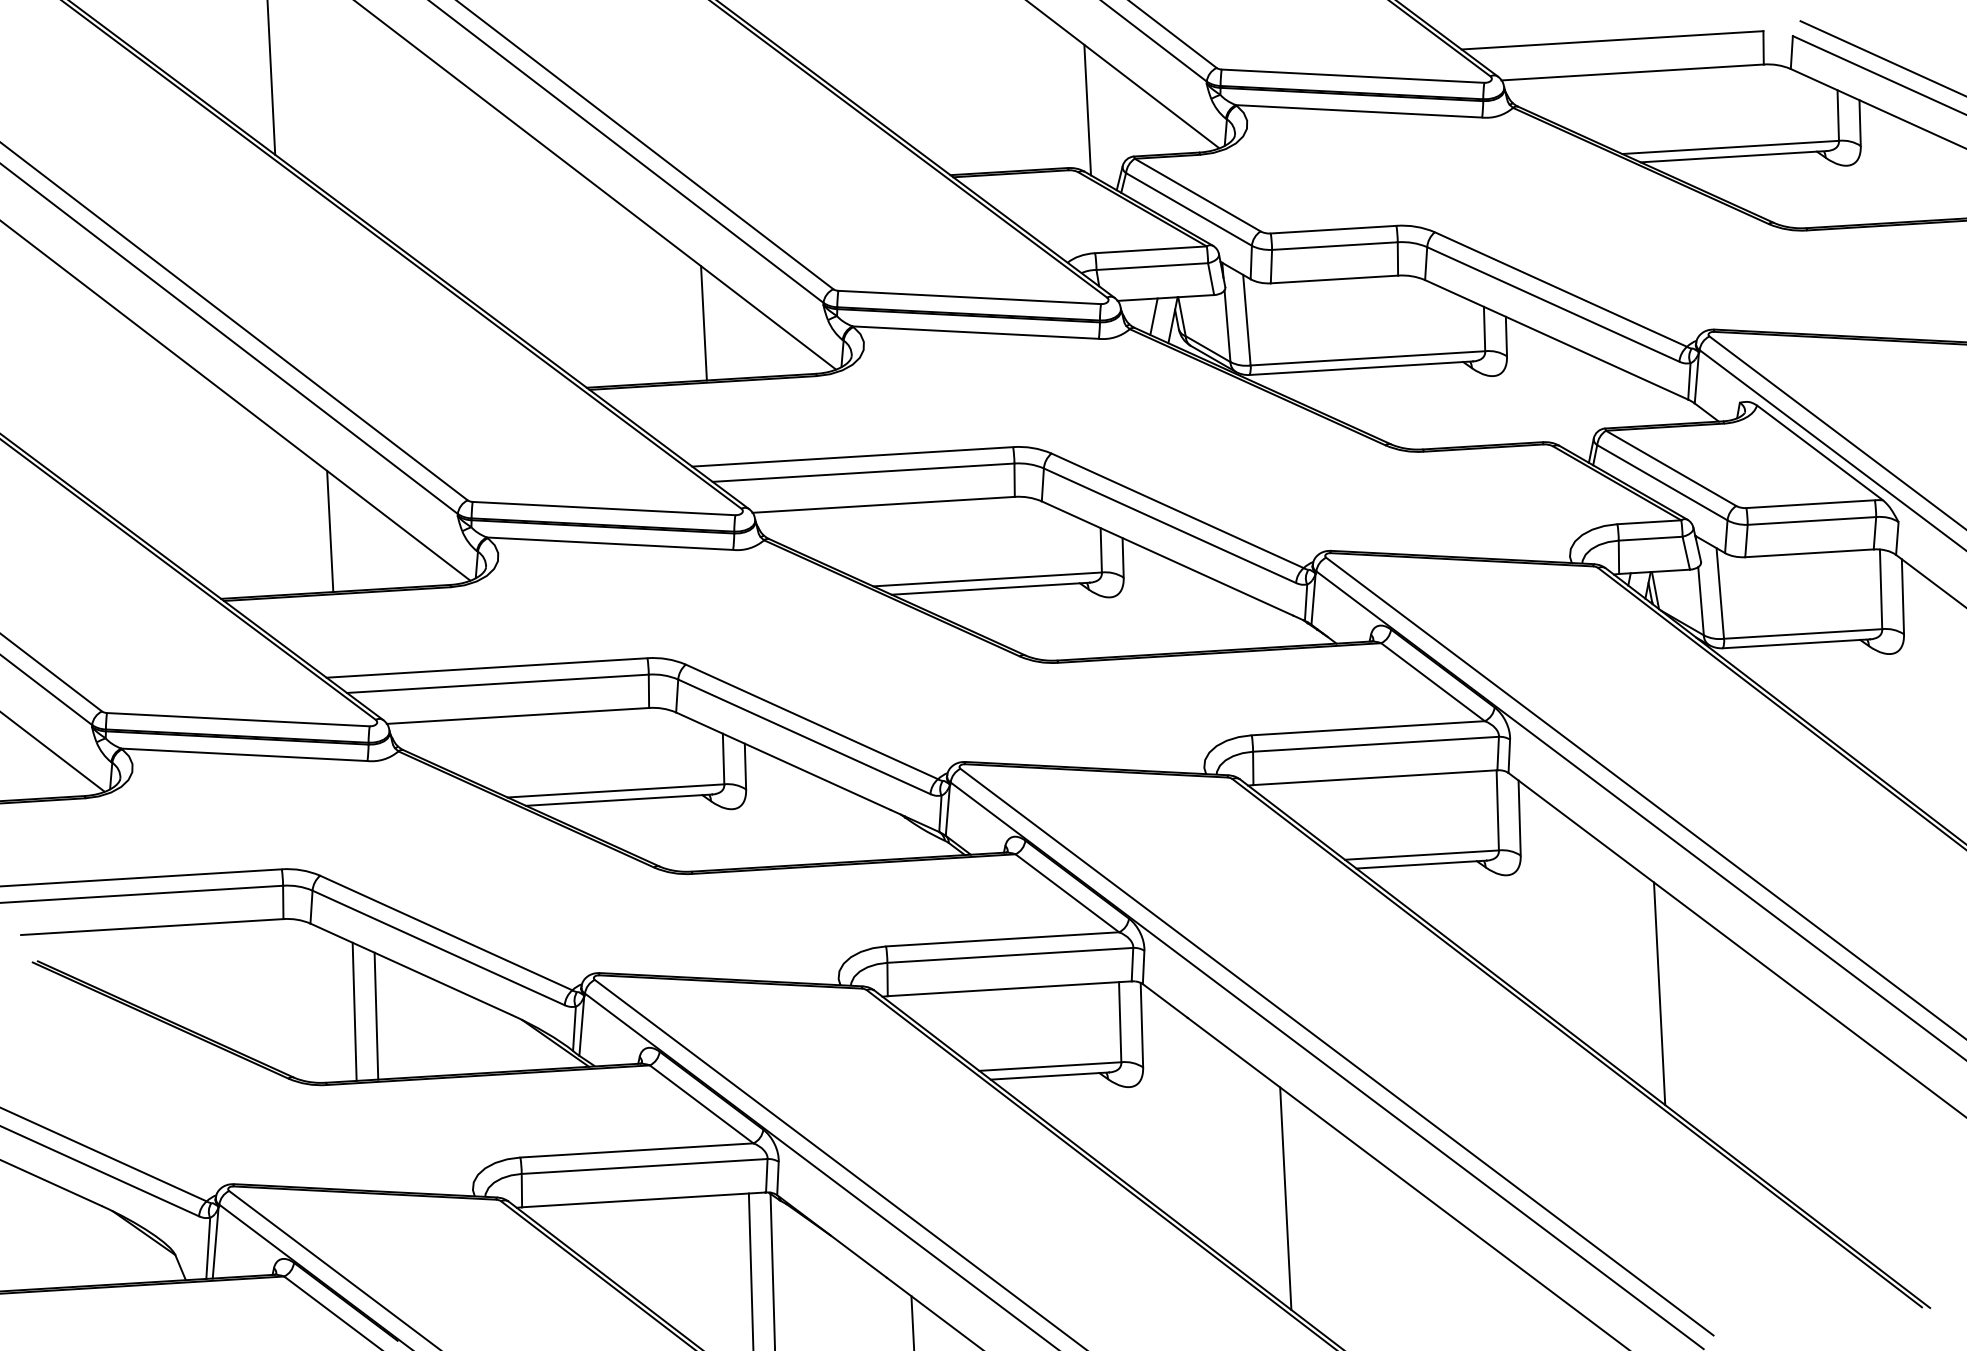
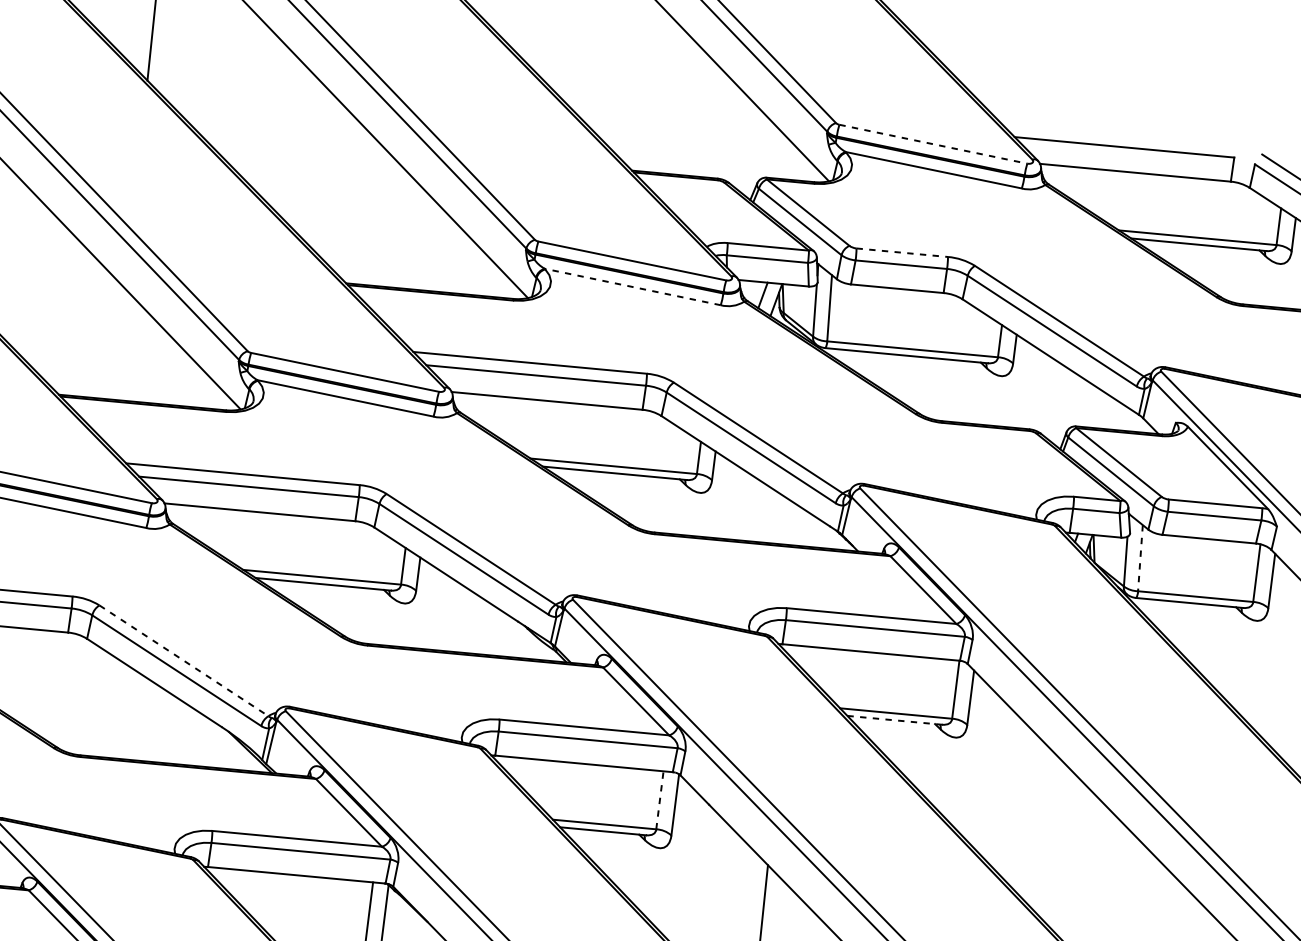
line: (1353, 76) -> (933, 144), solid -> dashed
line: (1087, 109) -> (738, 138), removed
line: (1333, 229) -> (902, 252), solid -> dashed
line: (703, 323) -> (437, 250), removed
line: (975, 332) -> (632, 286), solid -> dashed
line: (330, 531) -> (145, 358), removed
line: (1720, 593) -> (1140, 558), solid -> dashed
line: (1421, 864) -> (894, 720), solid -> dashed
line: (446, 933) -> (184, 661), solid -> dashed
line: (1659, 993) -> (1051, 839), removed
line: (354, 1011) -> (109, 707), removed
line: (376, 1015) -> (124, 712), removed
line: (1120, 1021) -> (660, 799), solid -> dashed

